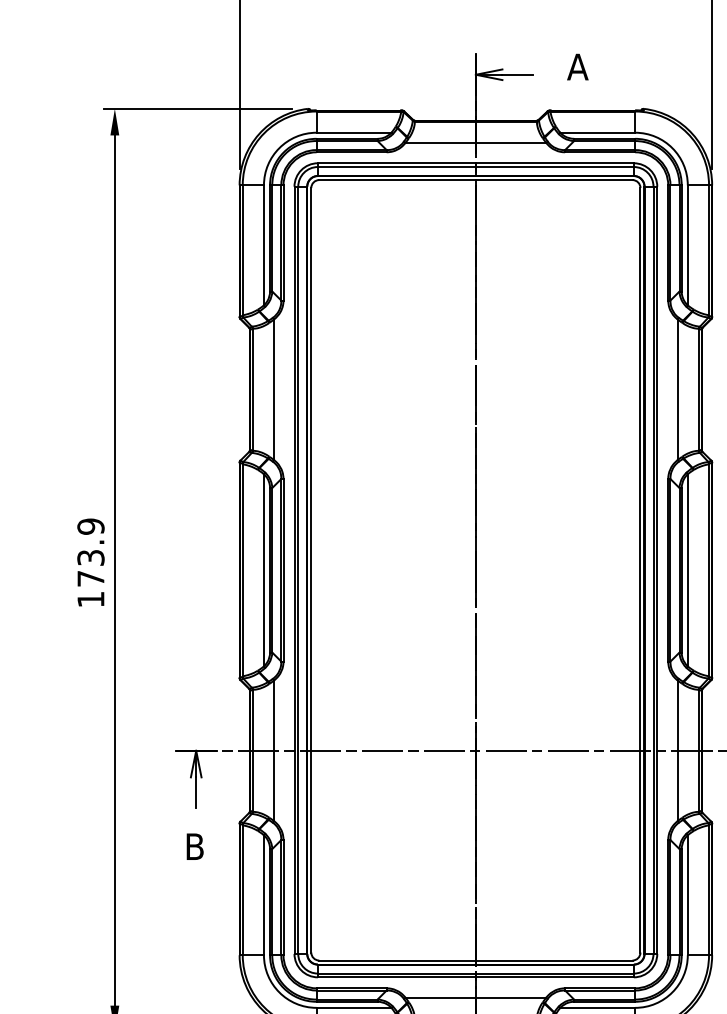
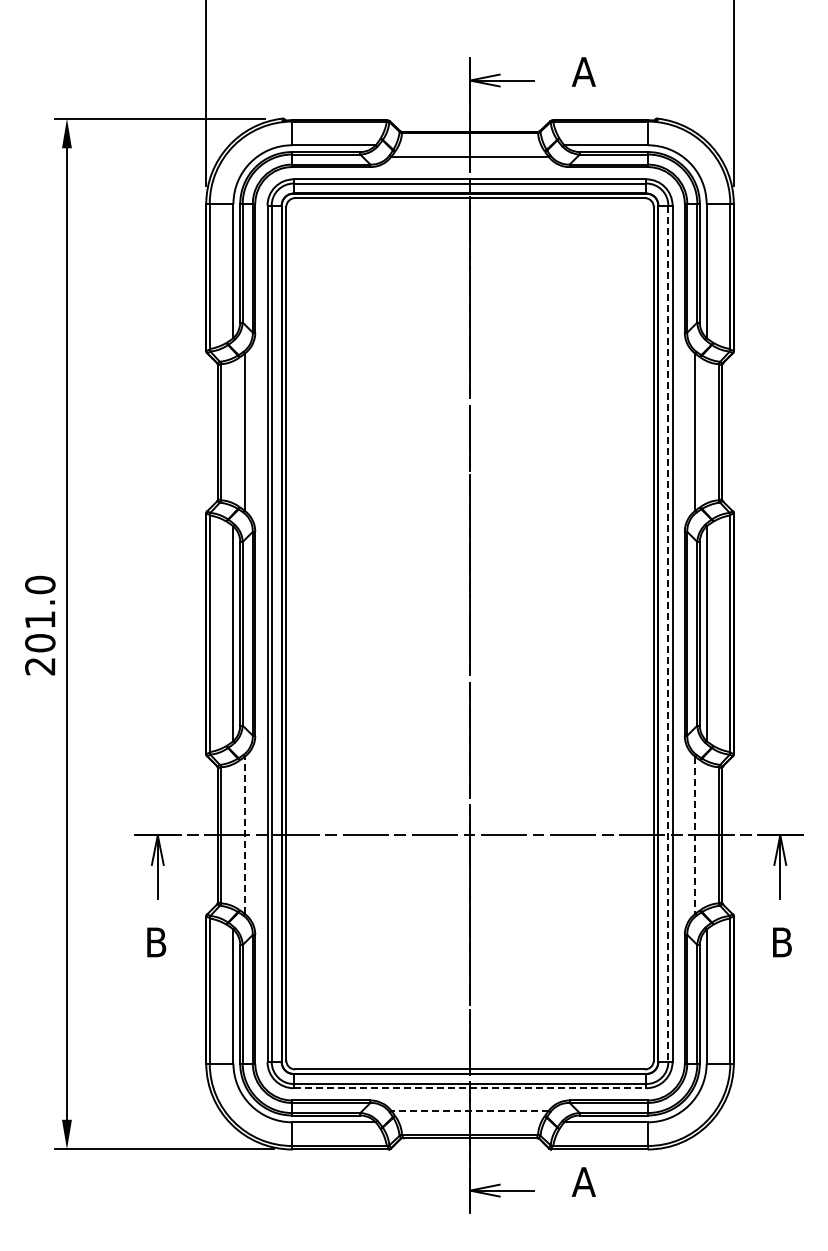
text: (91, 562) -> (40, 625), 173.9 -> 201.0
line: (653, 570) -> (668, 634), solid -> dashed
line: (273, 750) -> (244, 835), solid -> dashed
line: (677, 750) -> (695, 835), solid -> dashed
line: (476, 977) -> (470, 1088), solid -> dashed
line: (476, 998) -> (470, 1111), solid -> dashed

